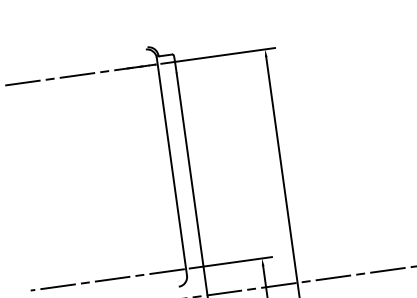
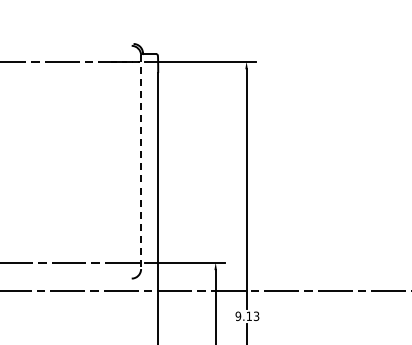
line: (172, 167) -> (141, 162), solid -> dashed

